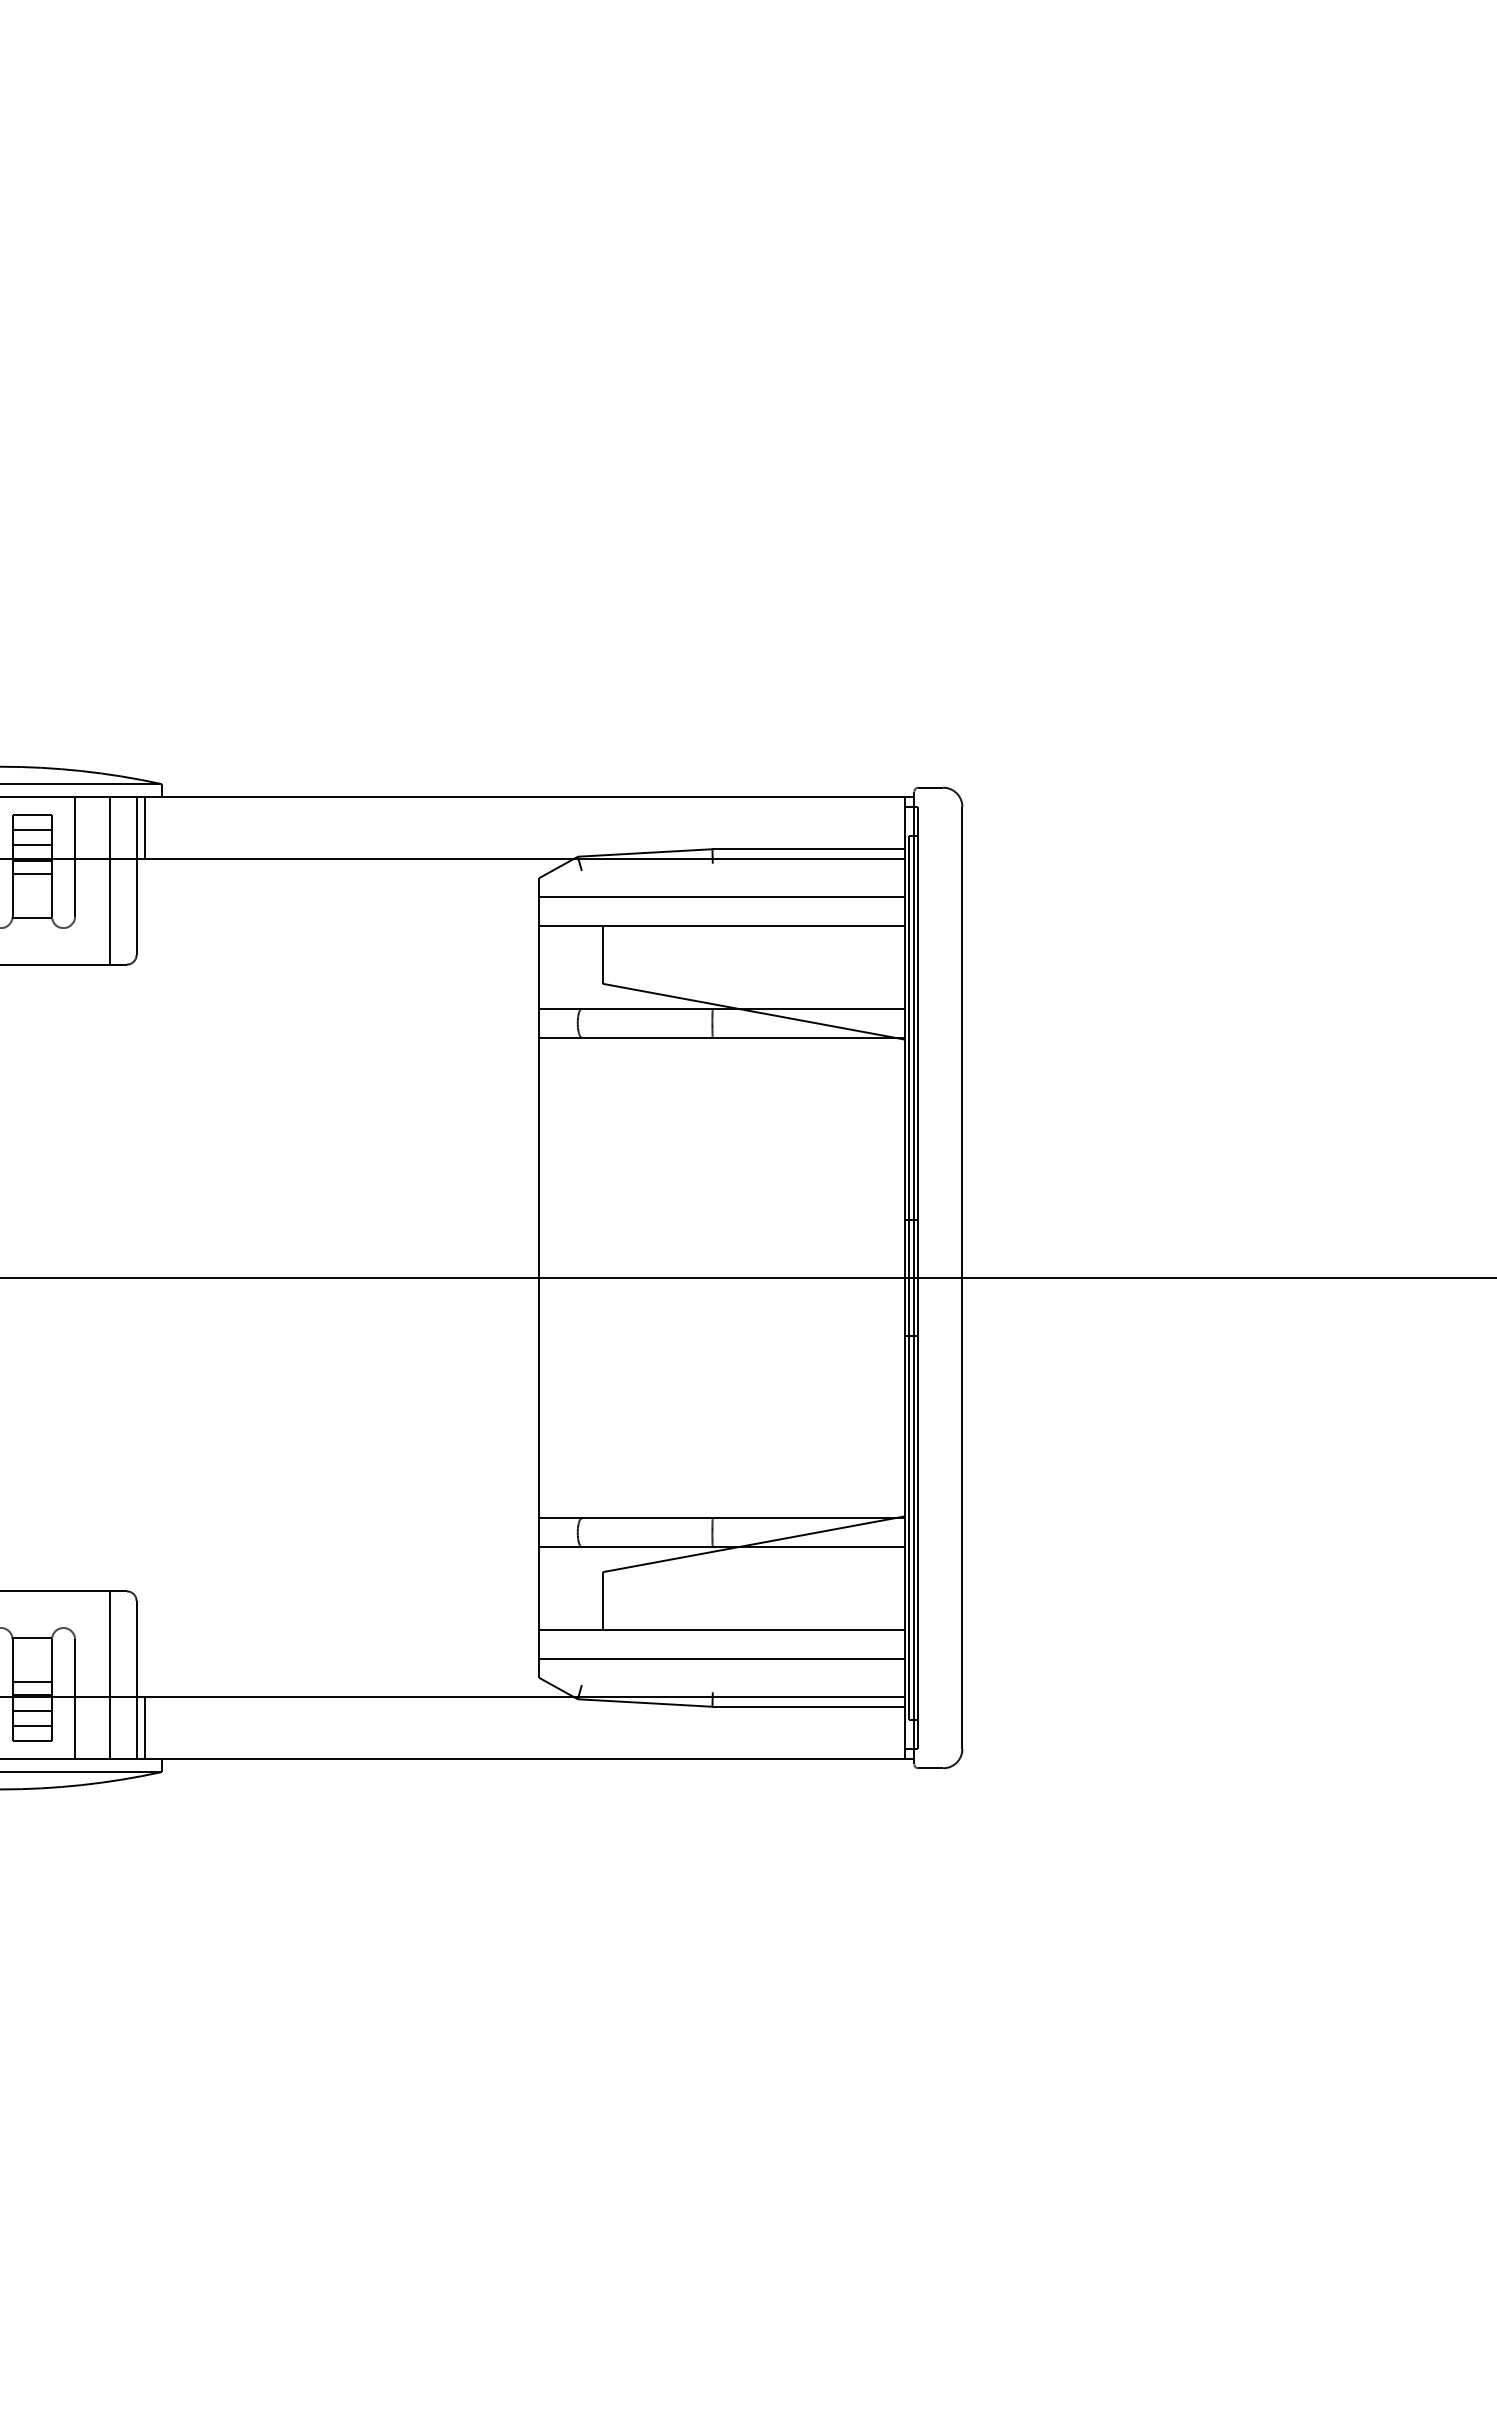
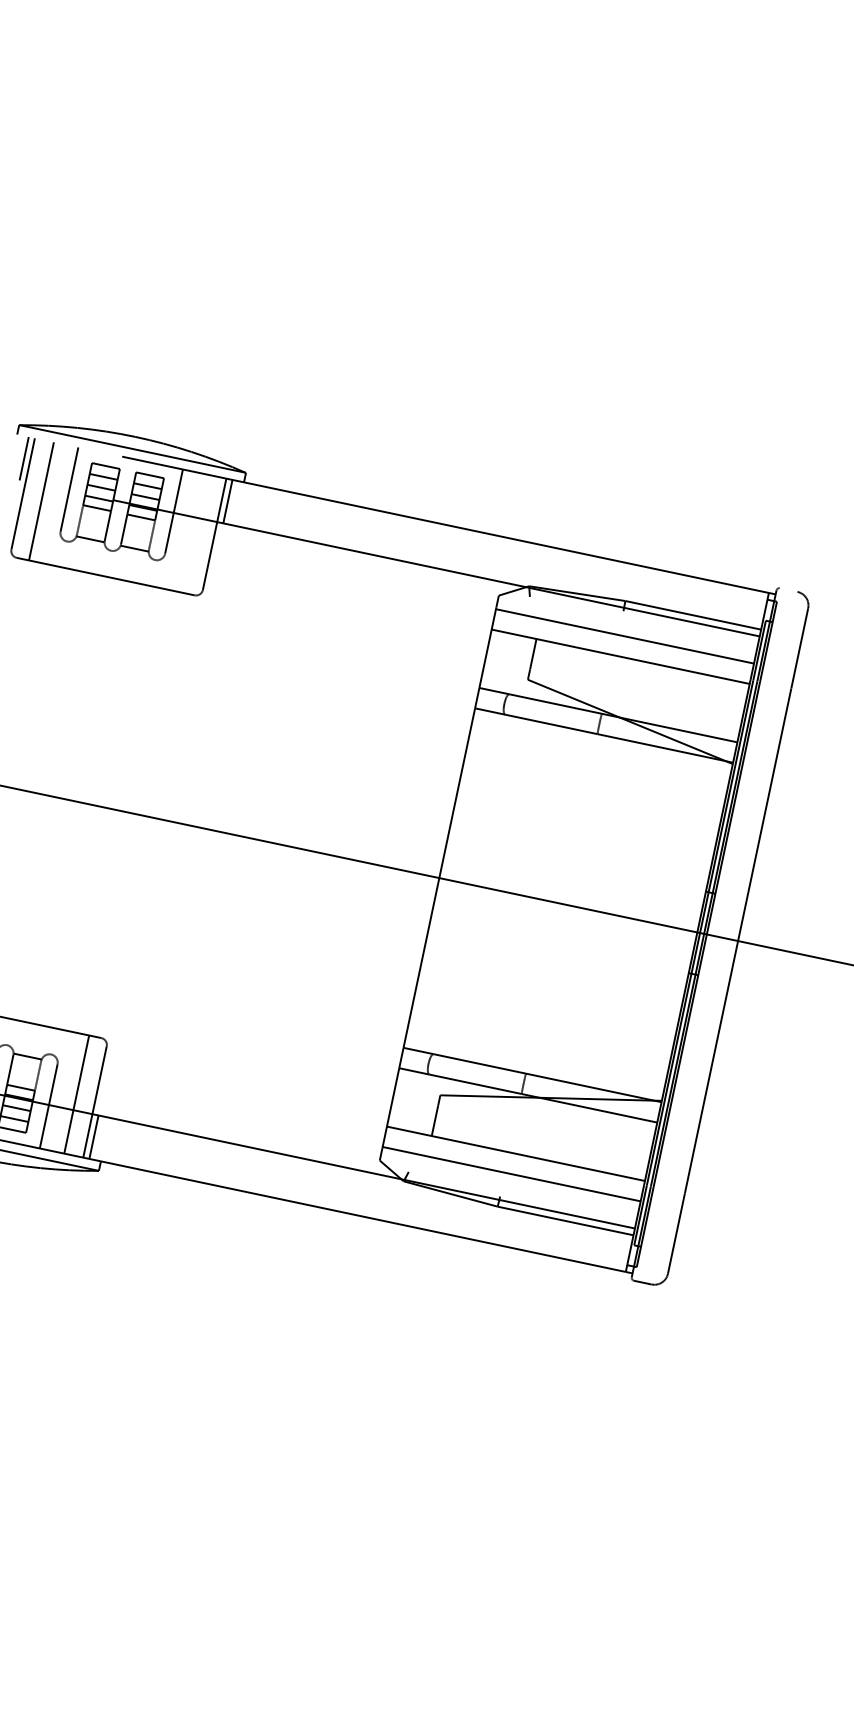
line: (930, 787) -> (788, 589), removed
line: (109, 880) -> (194, 533), removed

